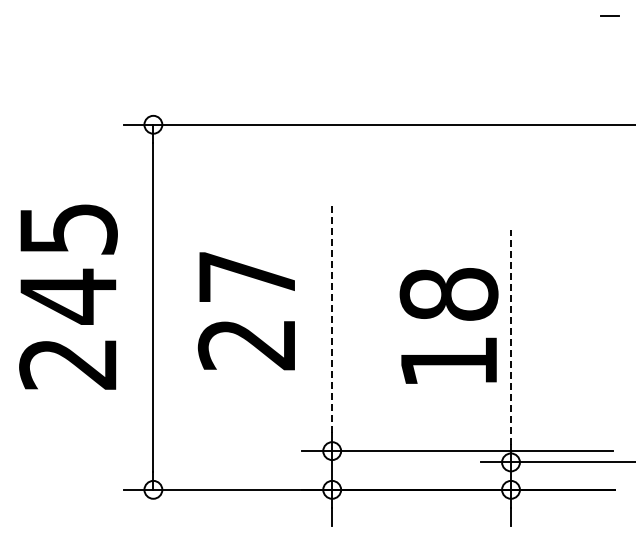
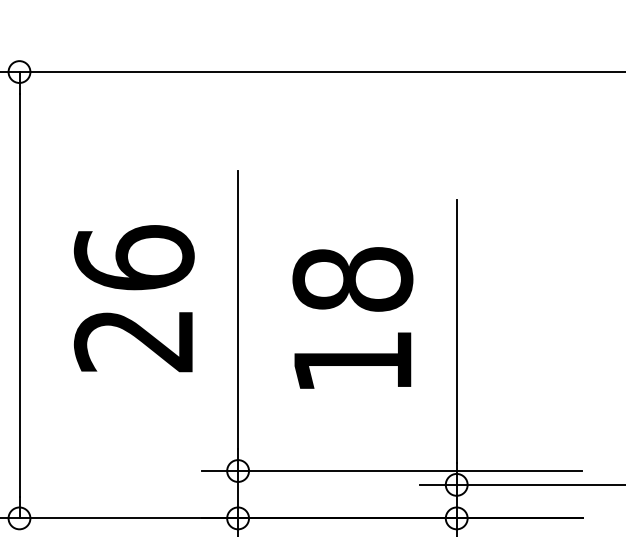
text: (246, 276) -> (133, 257), 27 -> 26
line: (332, 319) -> (238, 310), dashed -> solid
text: (448, 325) -> (352, 317), moved
line: (511, 336) -> (457, 330), dashed -> solid

